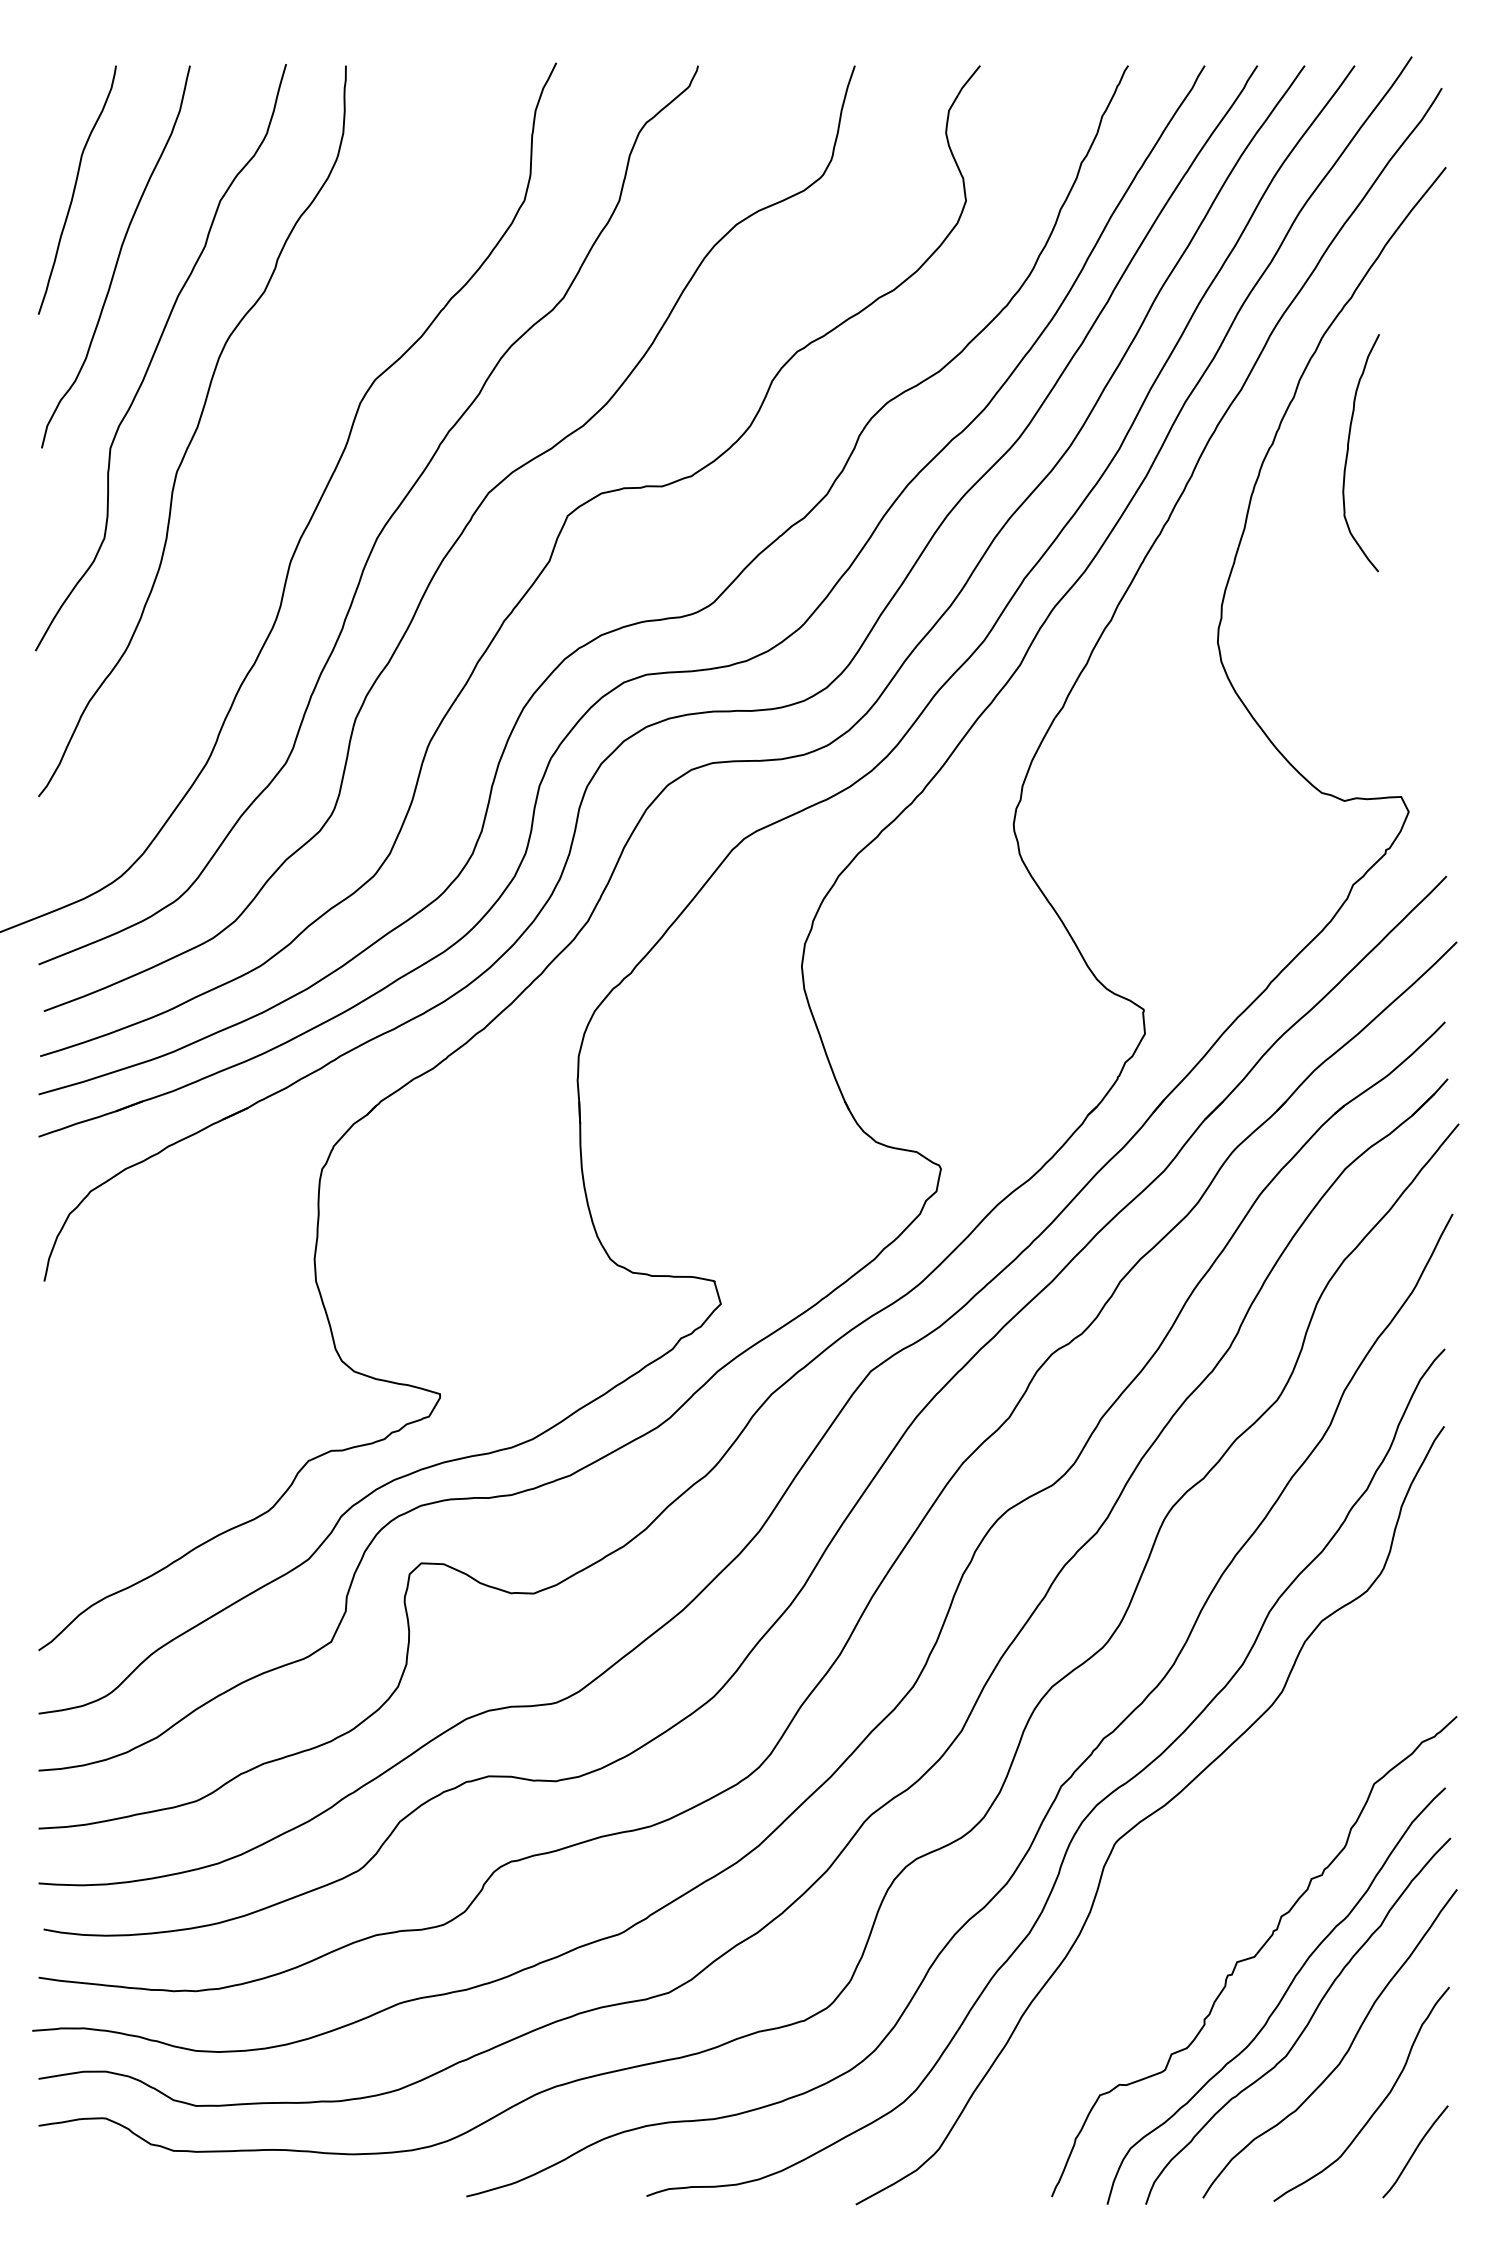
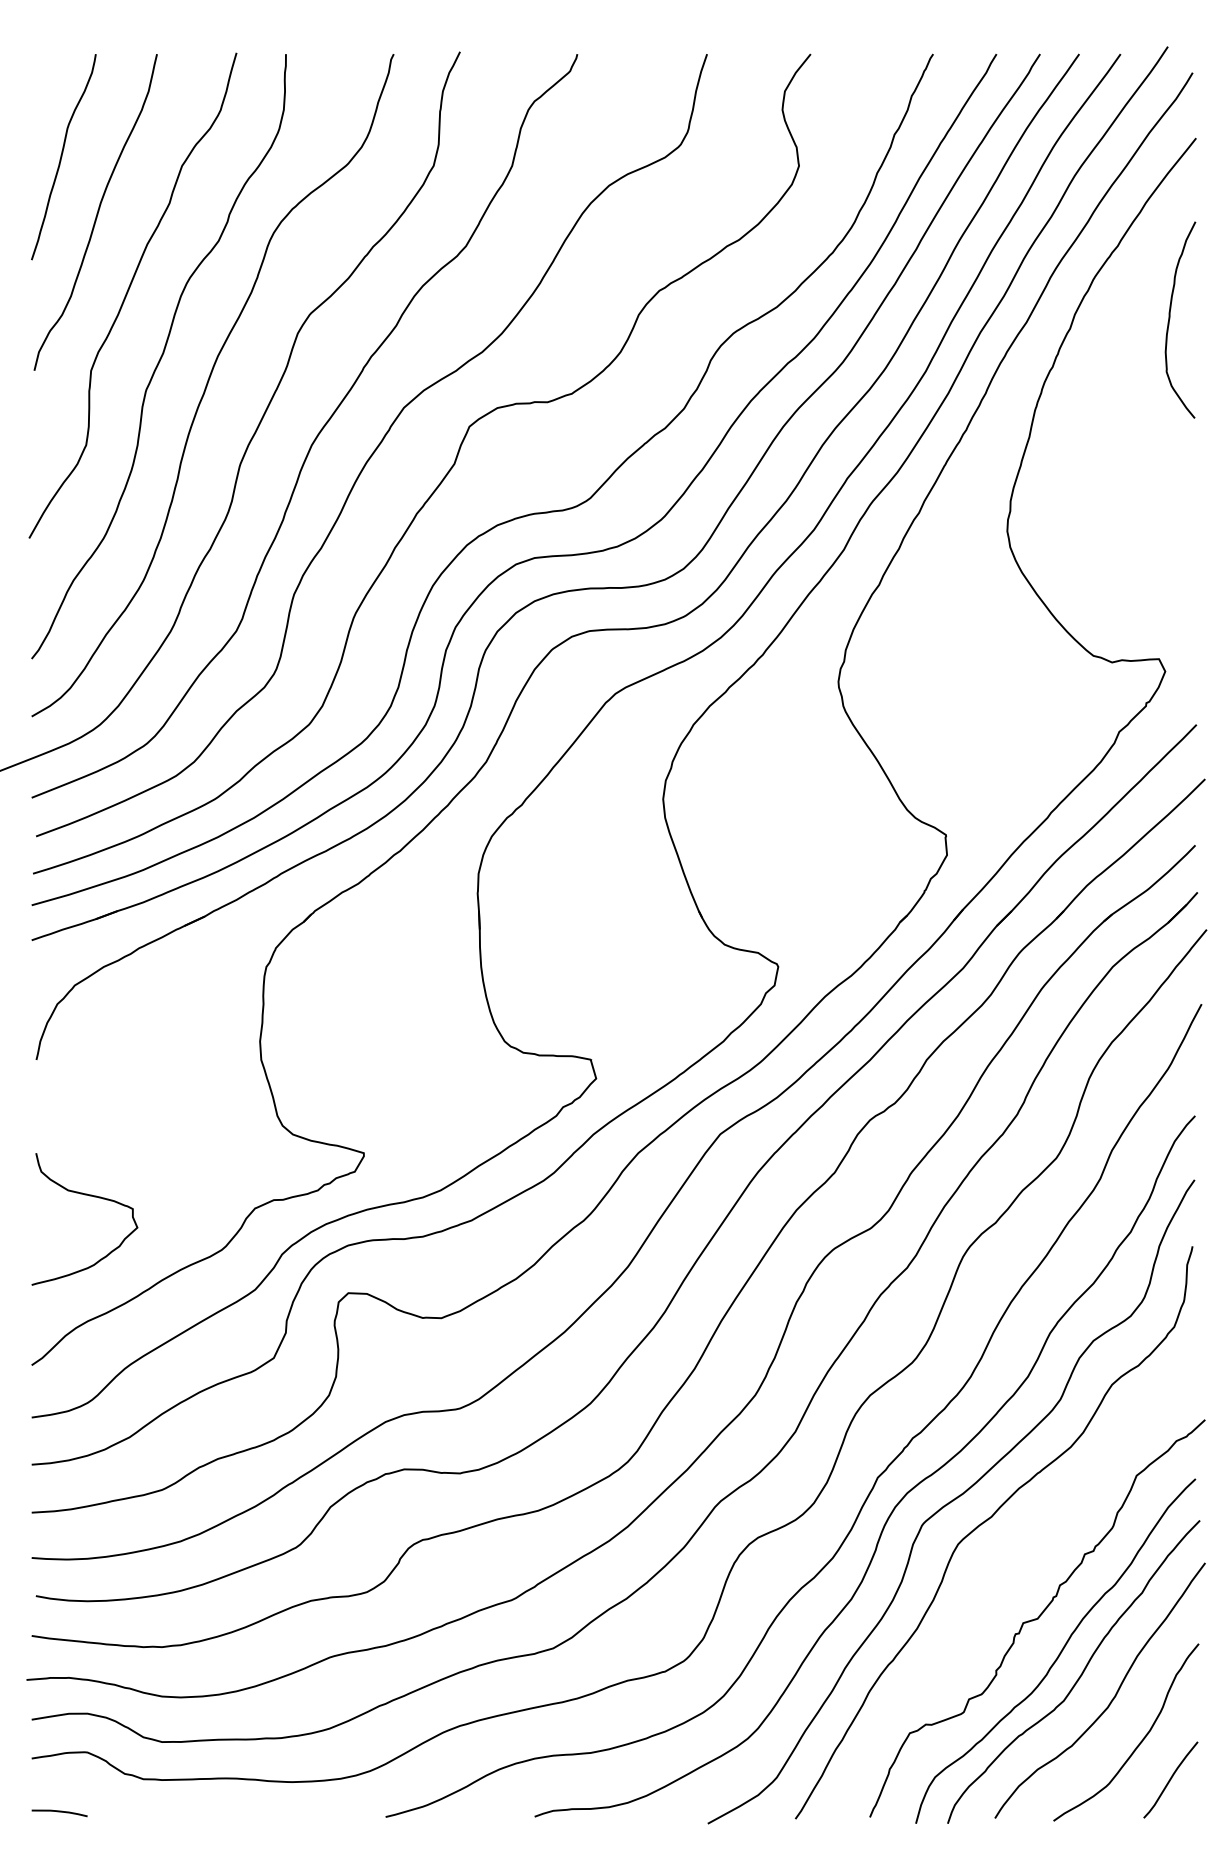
curve: (1348, 453) -> (1170, 320), moved
curve: (252, 462) -> (208, 382), added
curve: (109, 1446) -> (90, 1196), added
curve: (1191, 1840) -> (985, 1522), added
curve: (72, 2190) -> (59, 1812), added

